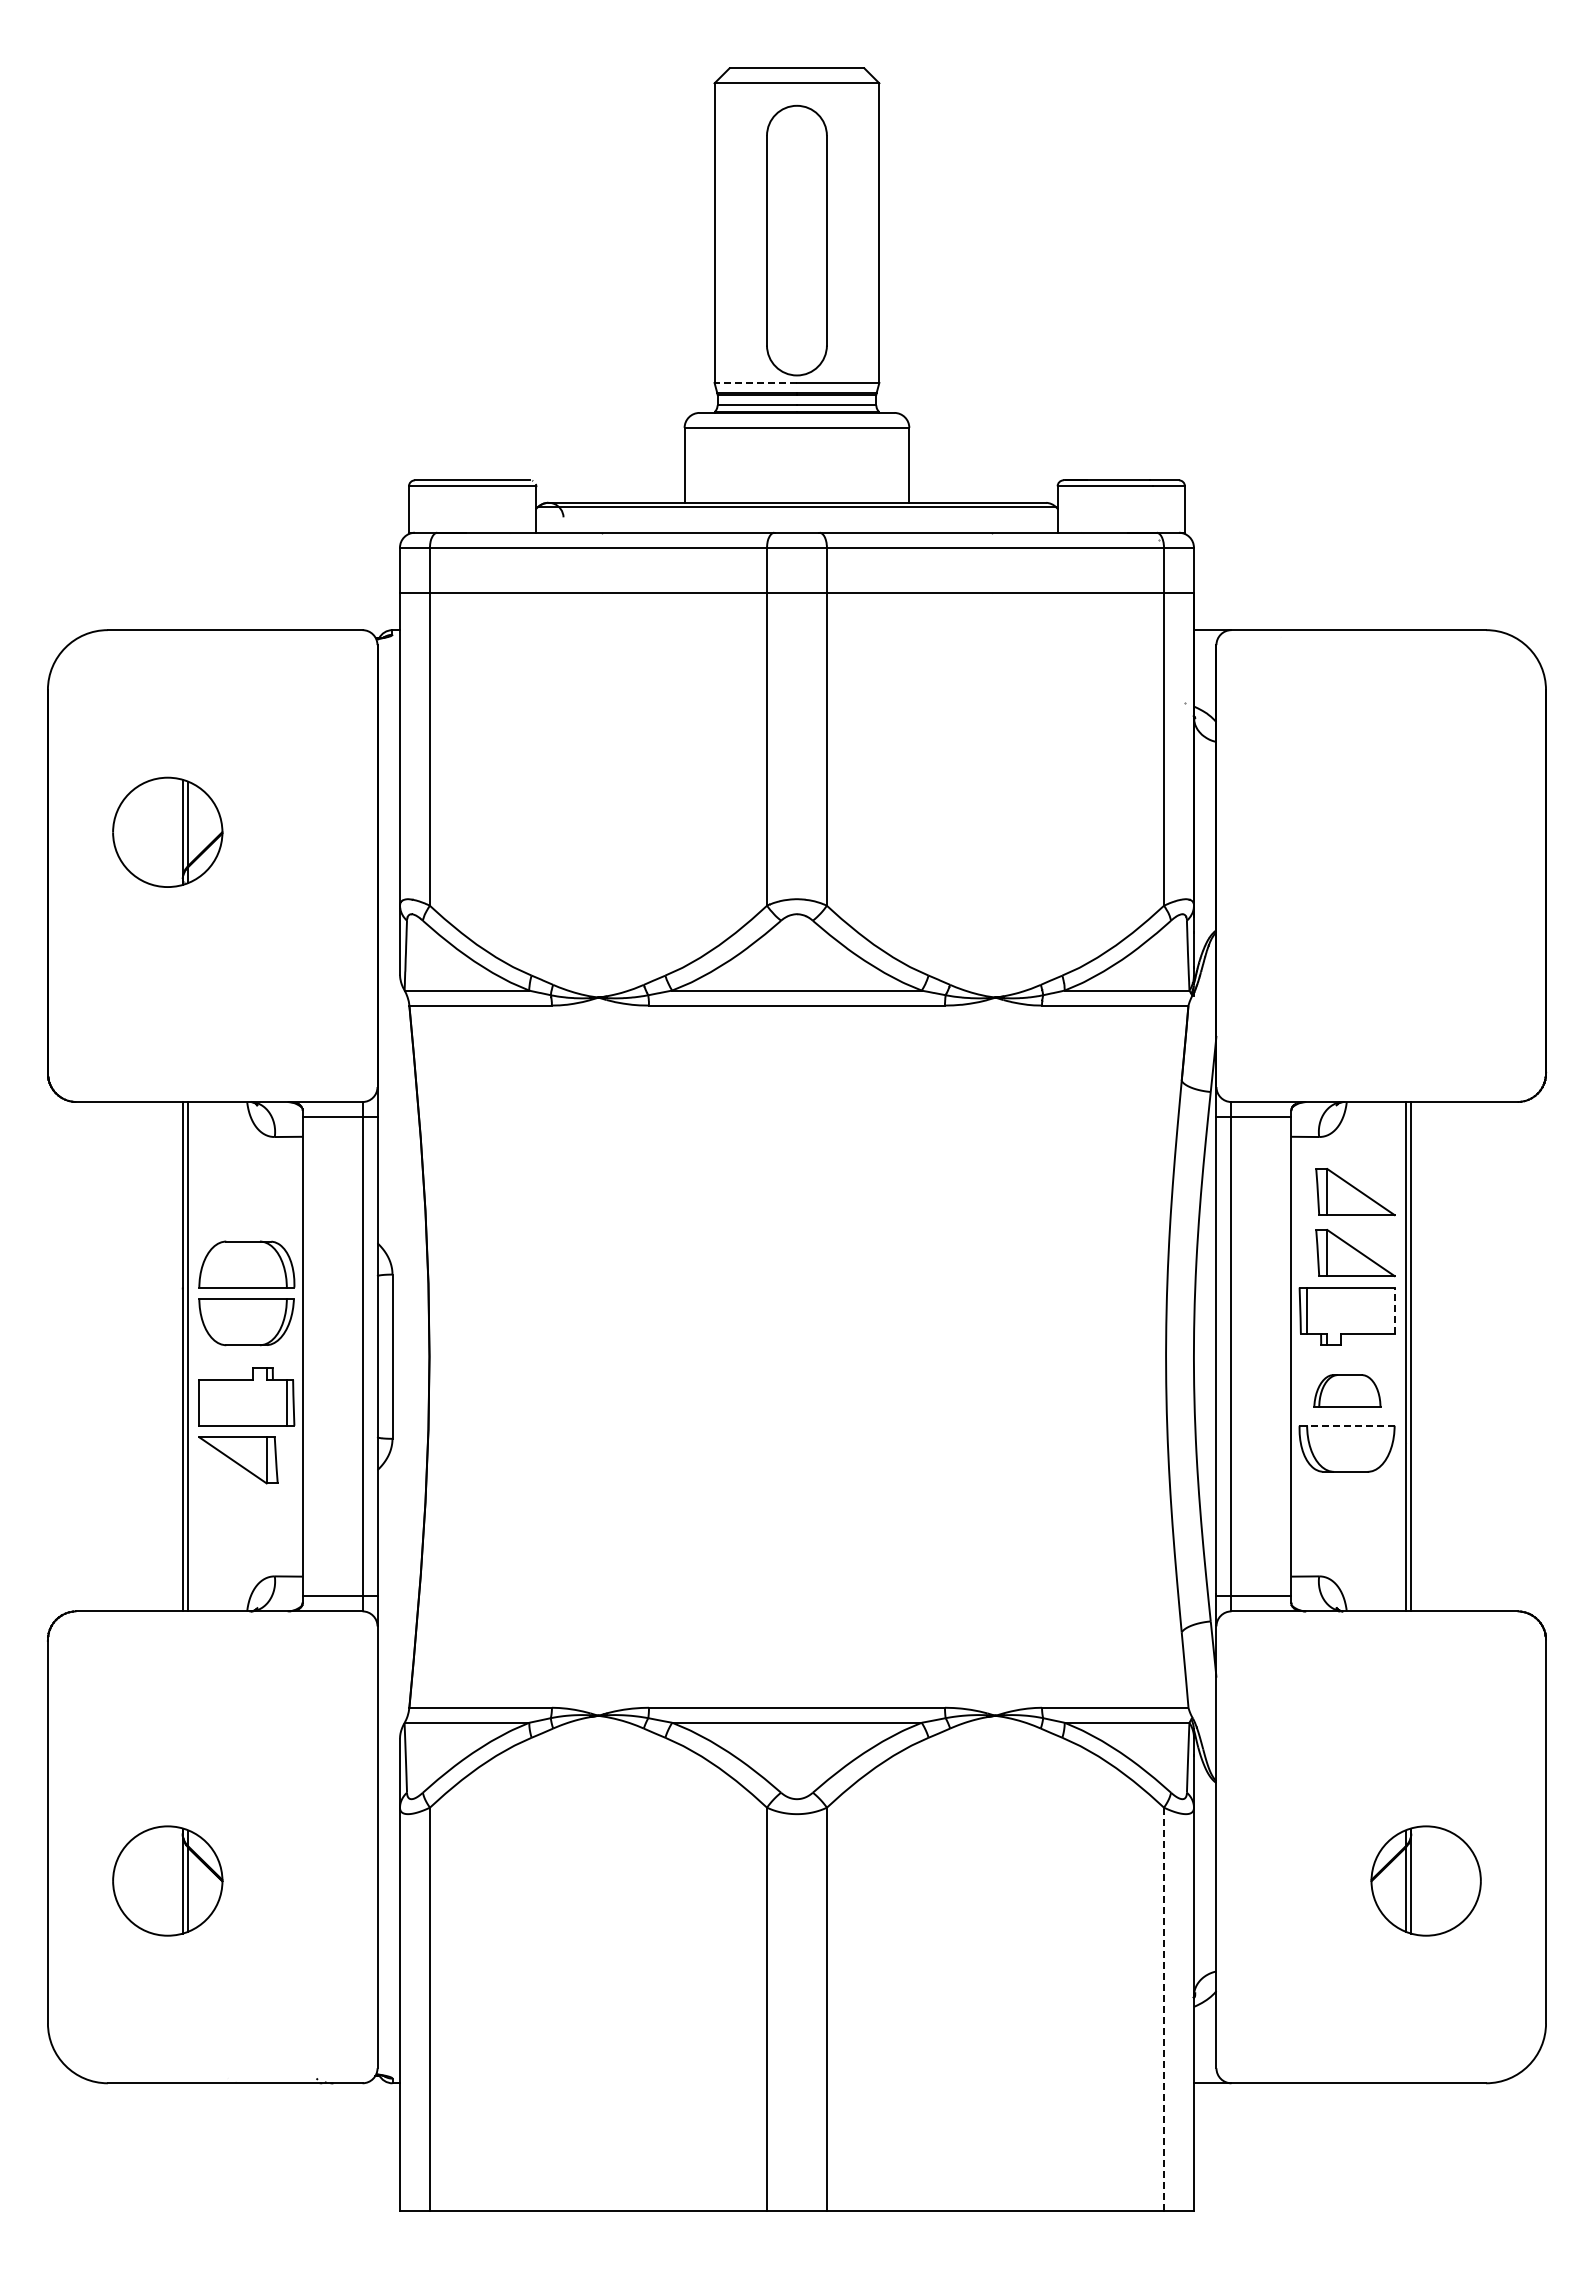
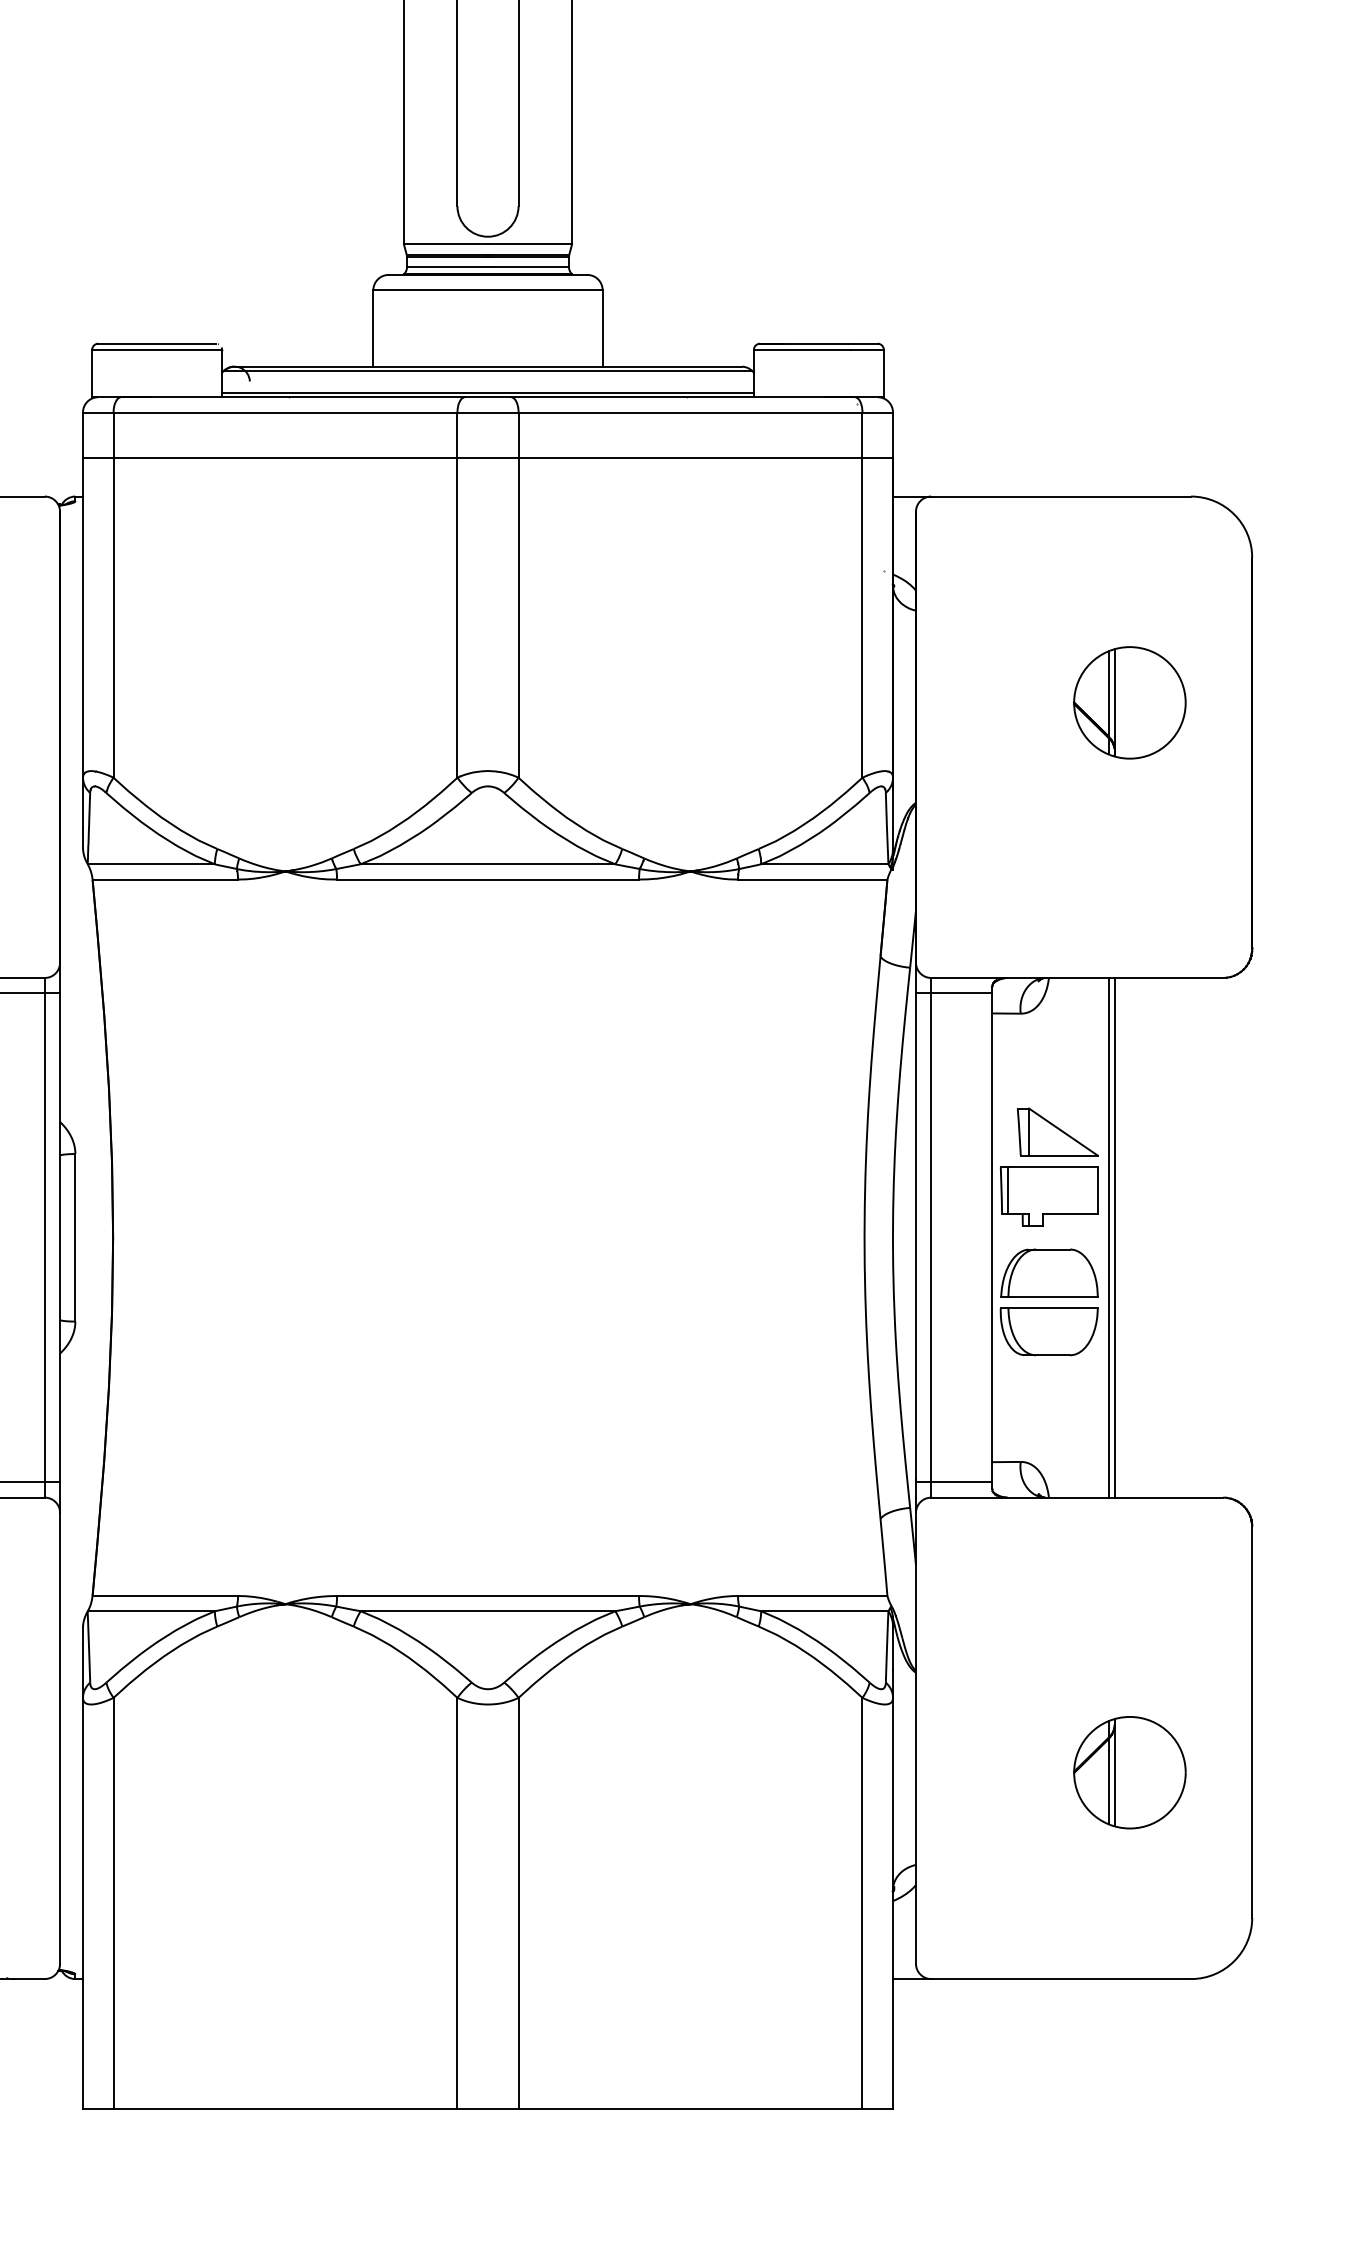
line: (755, 382) -> (445, 243), dashed -> solid
line: (796, 528) -> (487, 392), added
part: (1425, 831) -> (1129, 701), added
part: (1355, 1192) -> (1057, 1070), removed
line: (1394, 1310) -> (1097, 1190), dashed -> solid
part: (1347, 1390) -> (1049, 1272), size x1.43
line: (1350, 1425) -> (1052, 1307), dashed -> solid
line: (1164, 2008) -> (862, 1902), dashed -> solid

